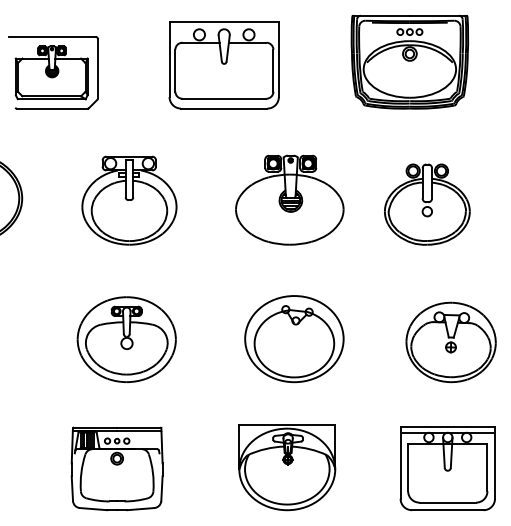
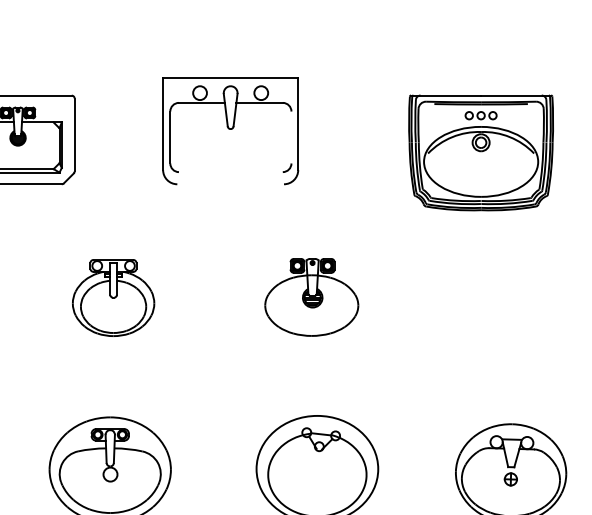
part: (409, 61) -> (480, 152), moved
line: (273, 70) -> (291, 137), removed
line: (224, 98) -> (231, 171), removed
line: (224, 108) -> (231, 184), removed
part: (289, 199) -> (311, 296), size x0.7
part: (129, 200) -> (113, 297), size x0.7
part: (427, 204) -> (481, 302), removed

